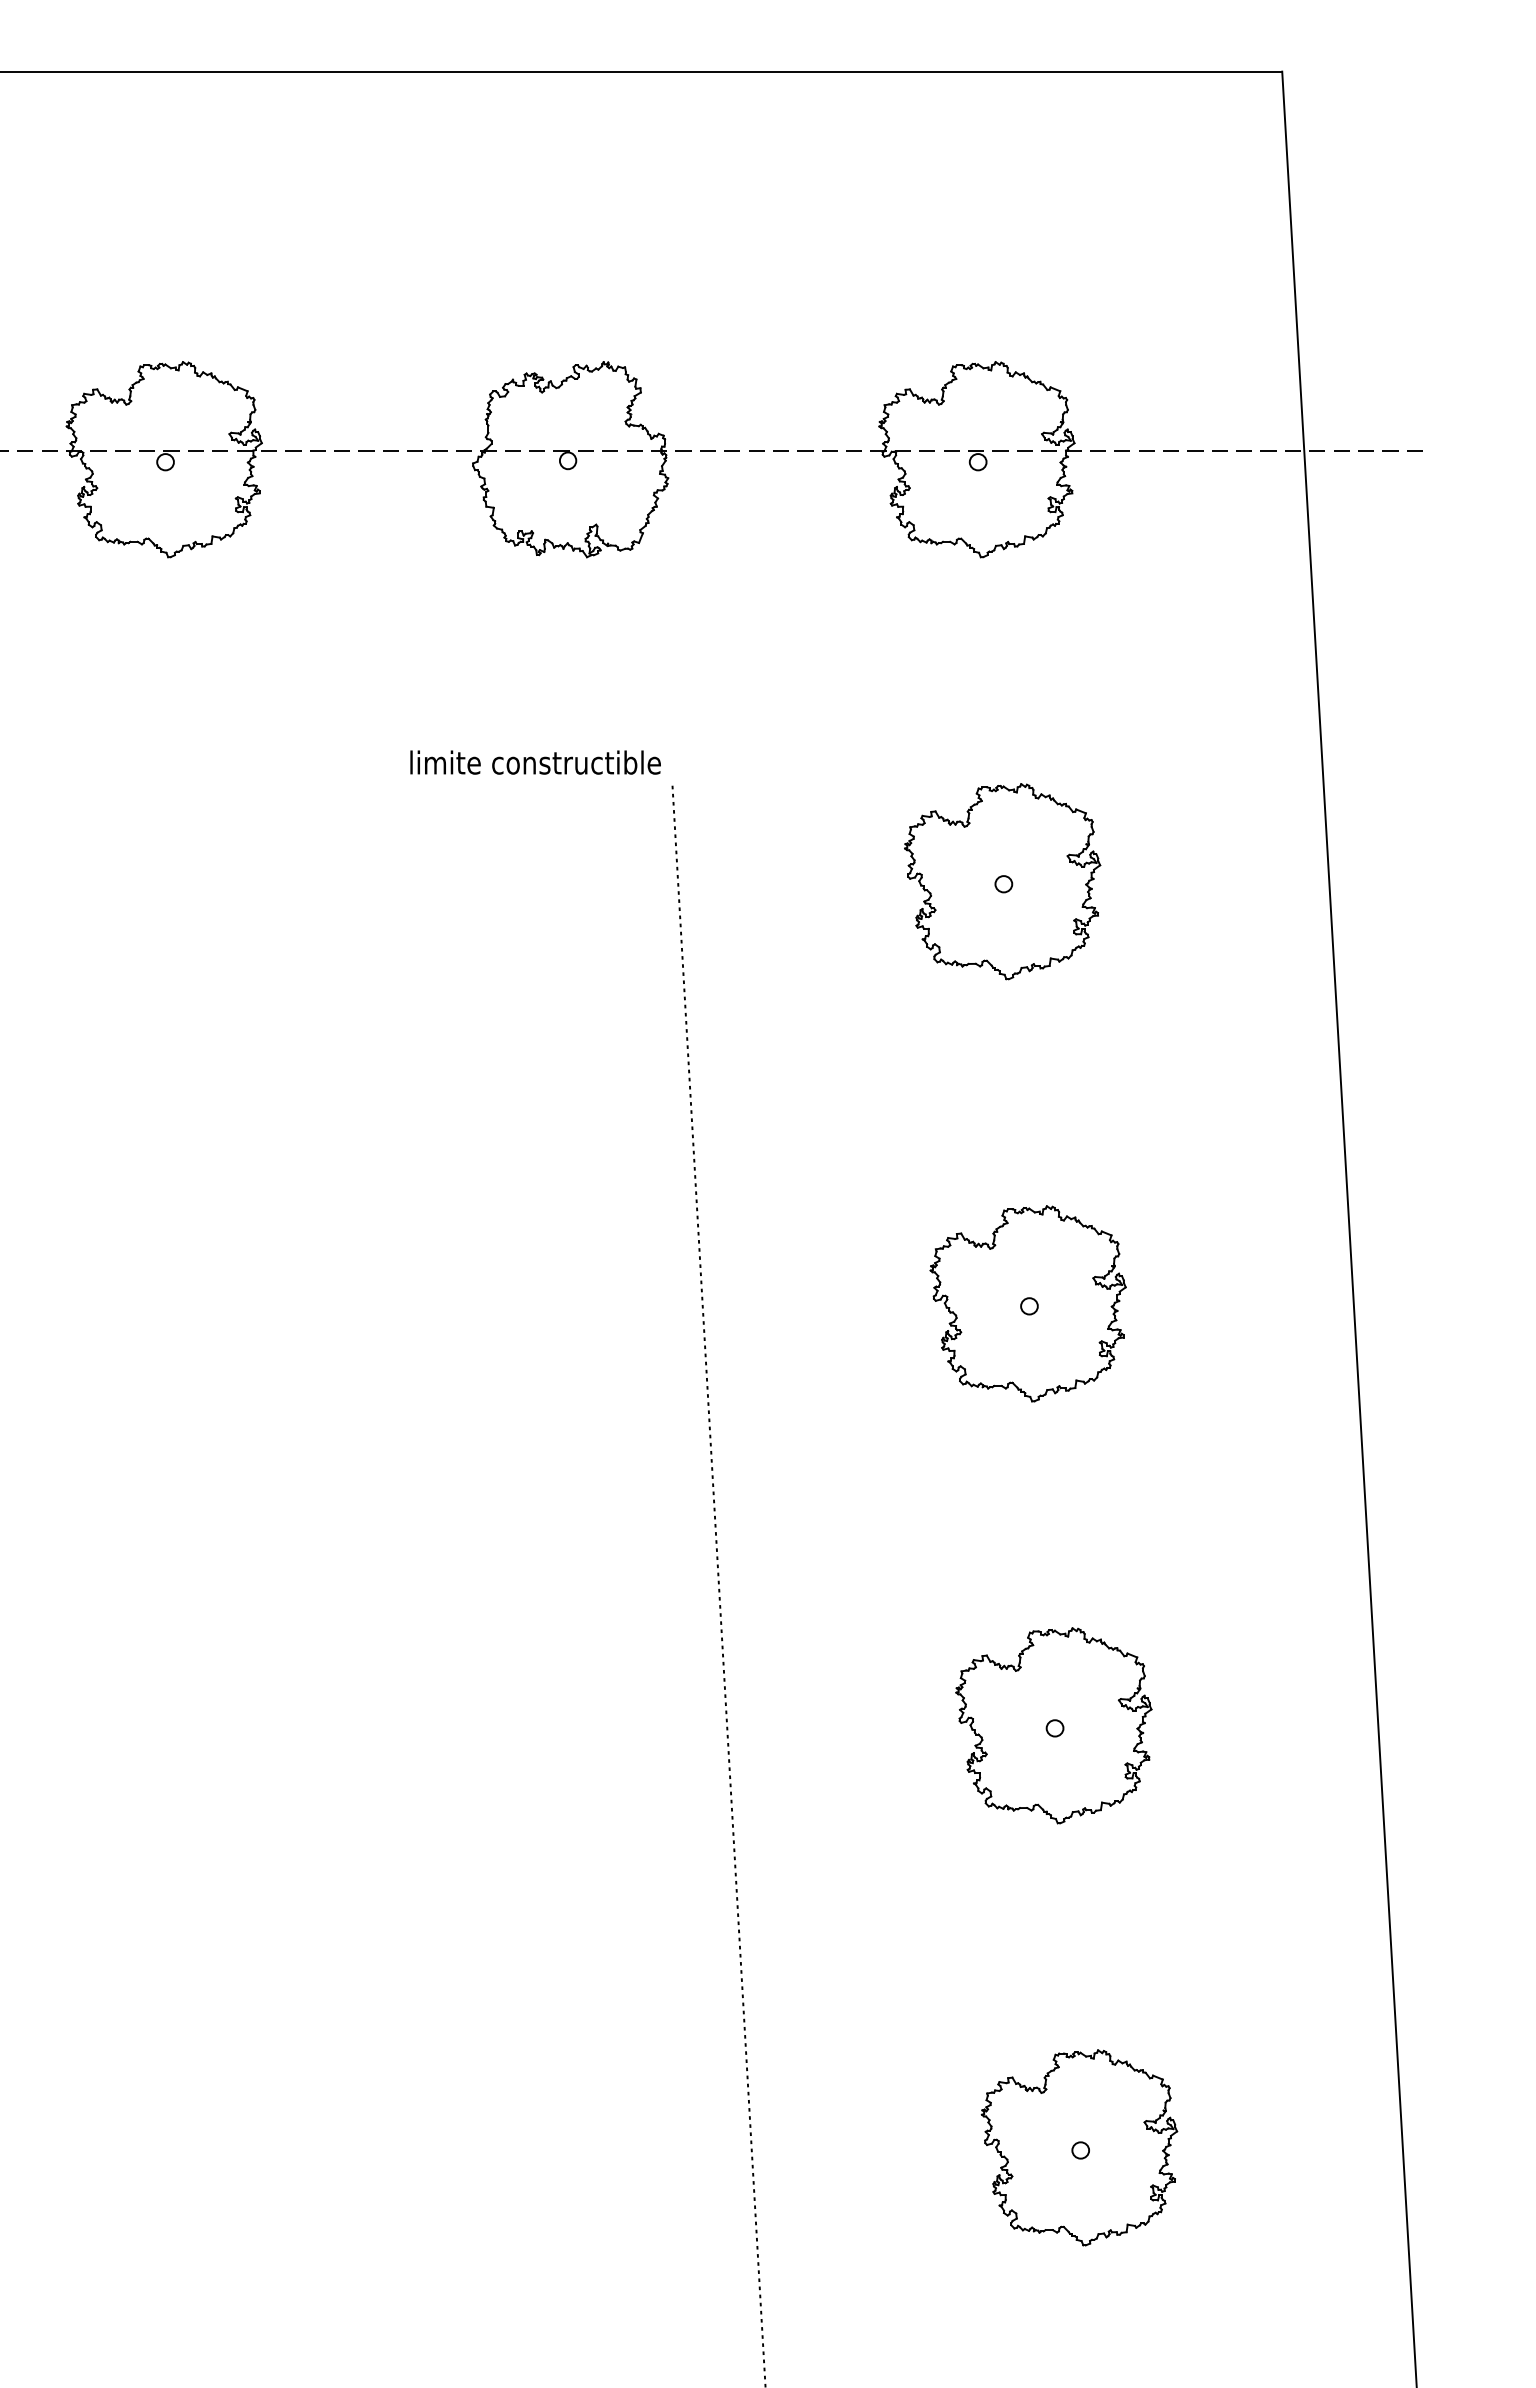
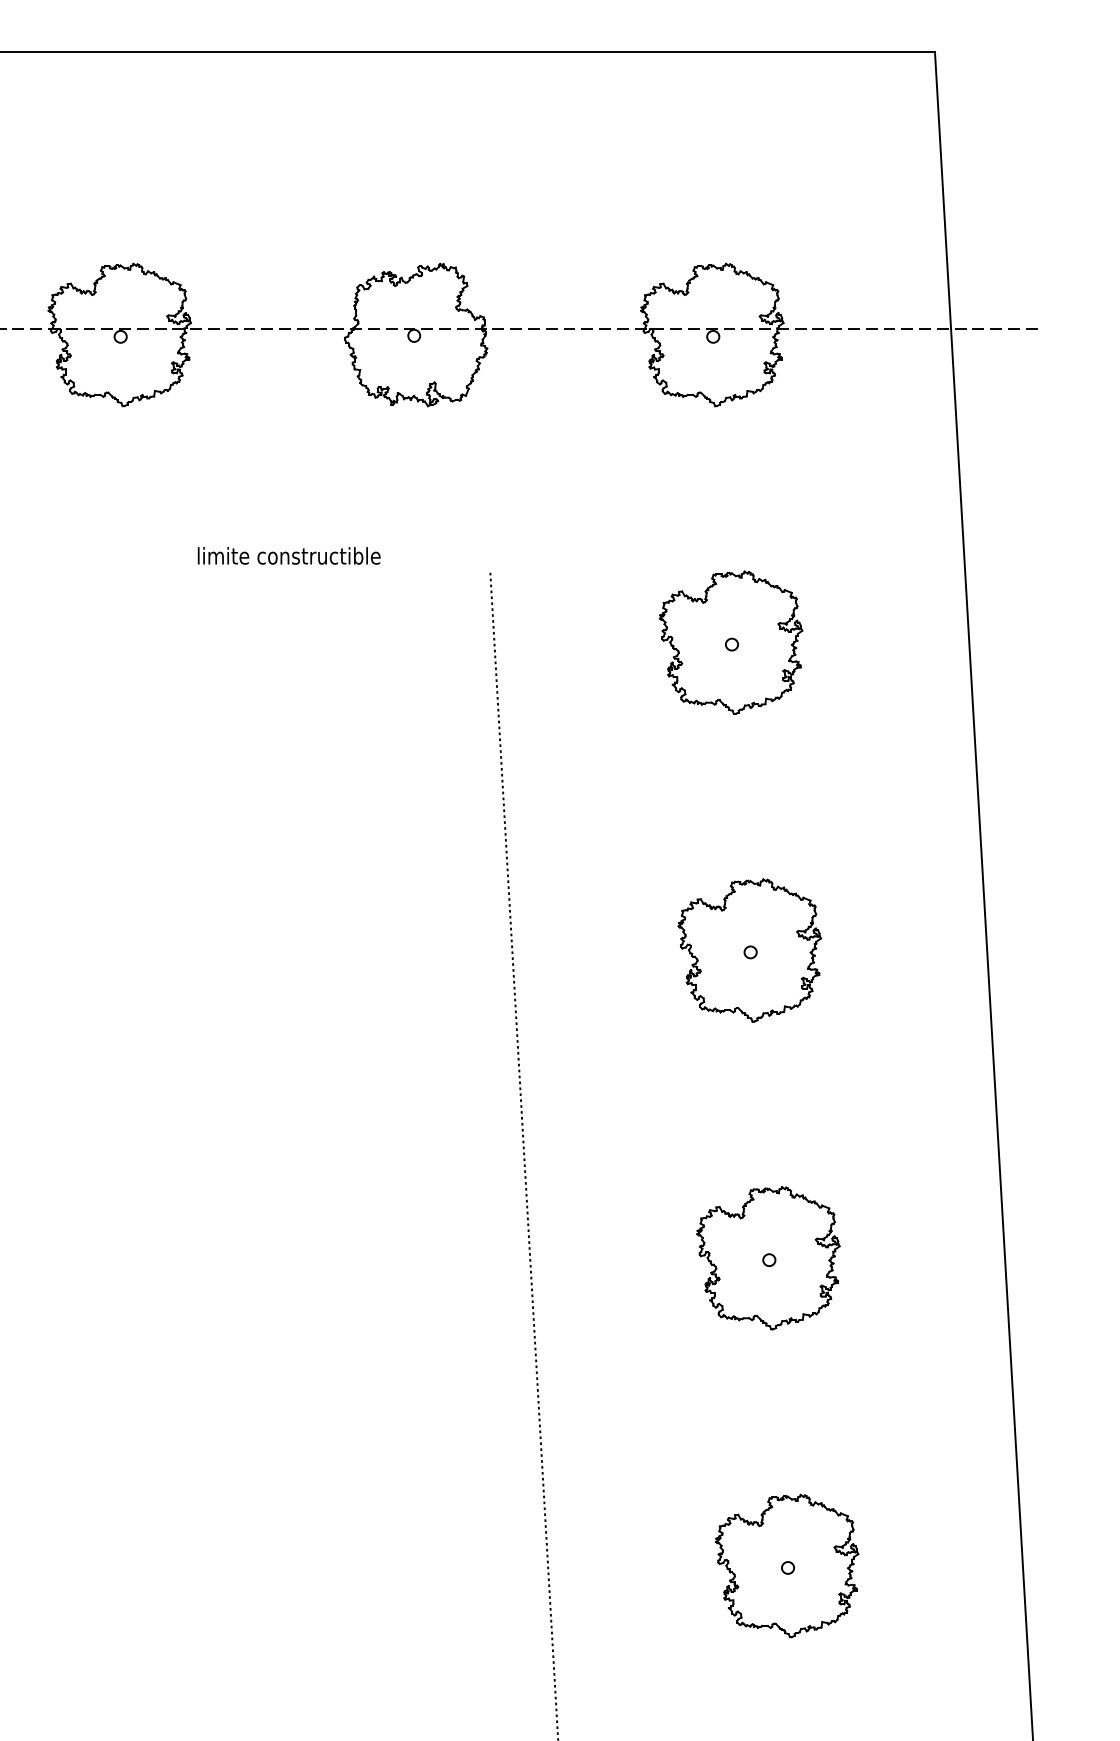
text: (535, 762) -> (289, 555), moved

